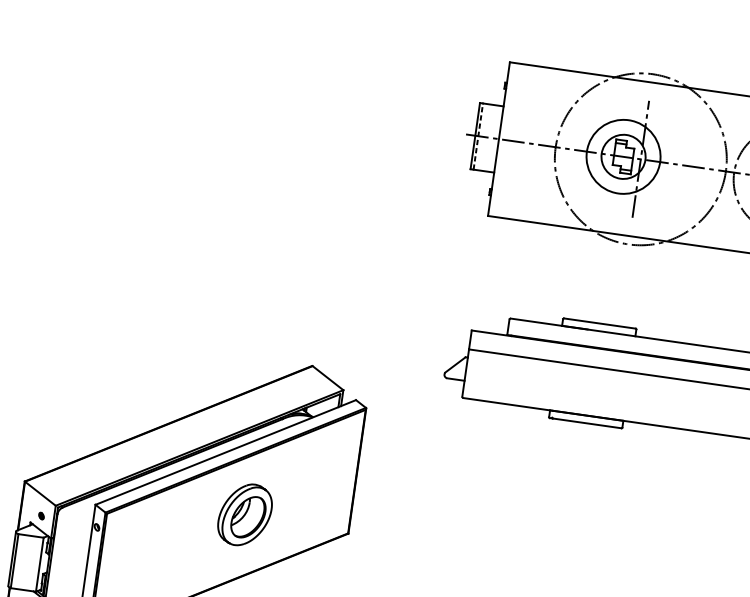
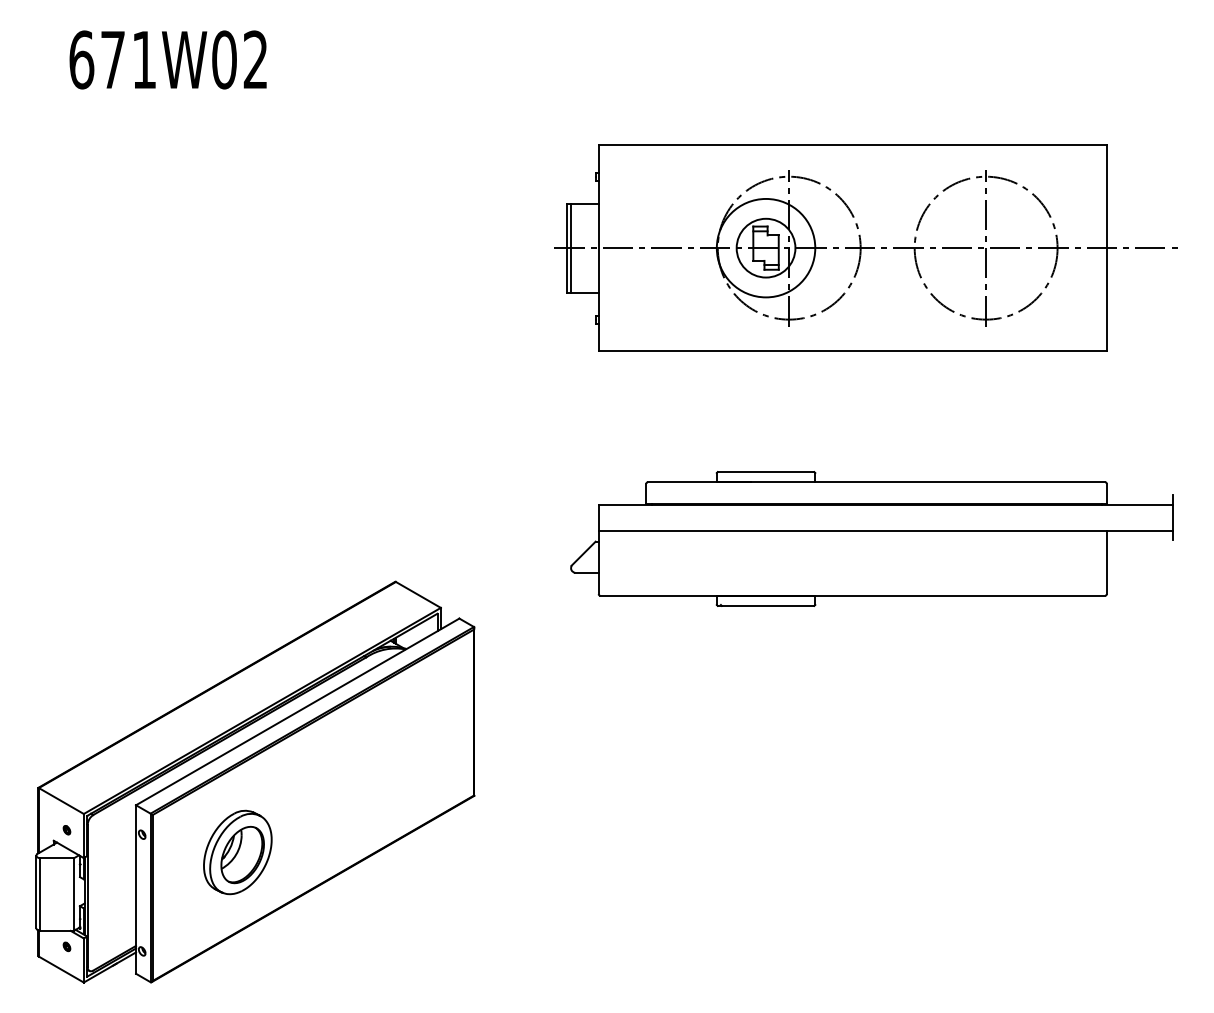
line: (478, 136) -> (571, 248), dashed -> solid
circle: (640, 158) -> (788, 247), size x0.62
part: (244, 514) -> (237, 852), moved

